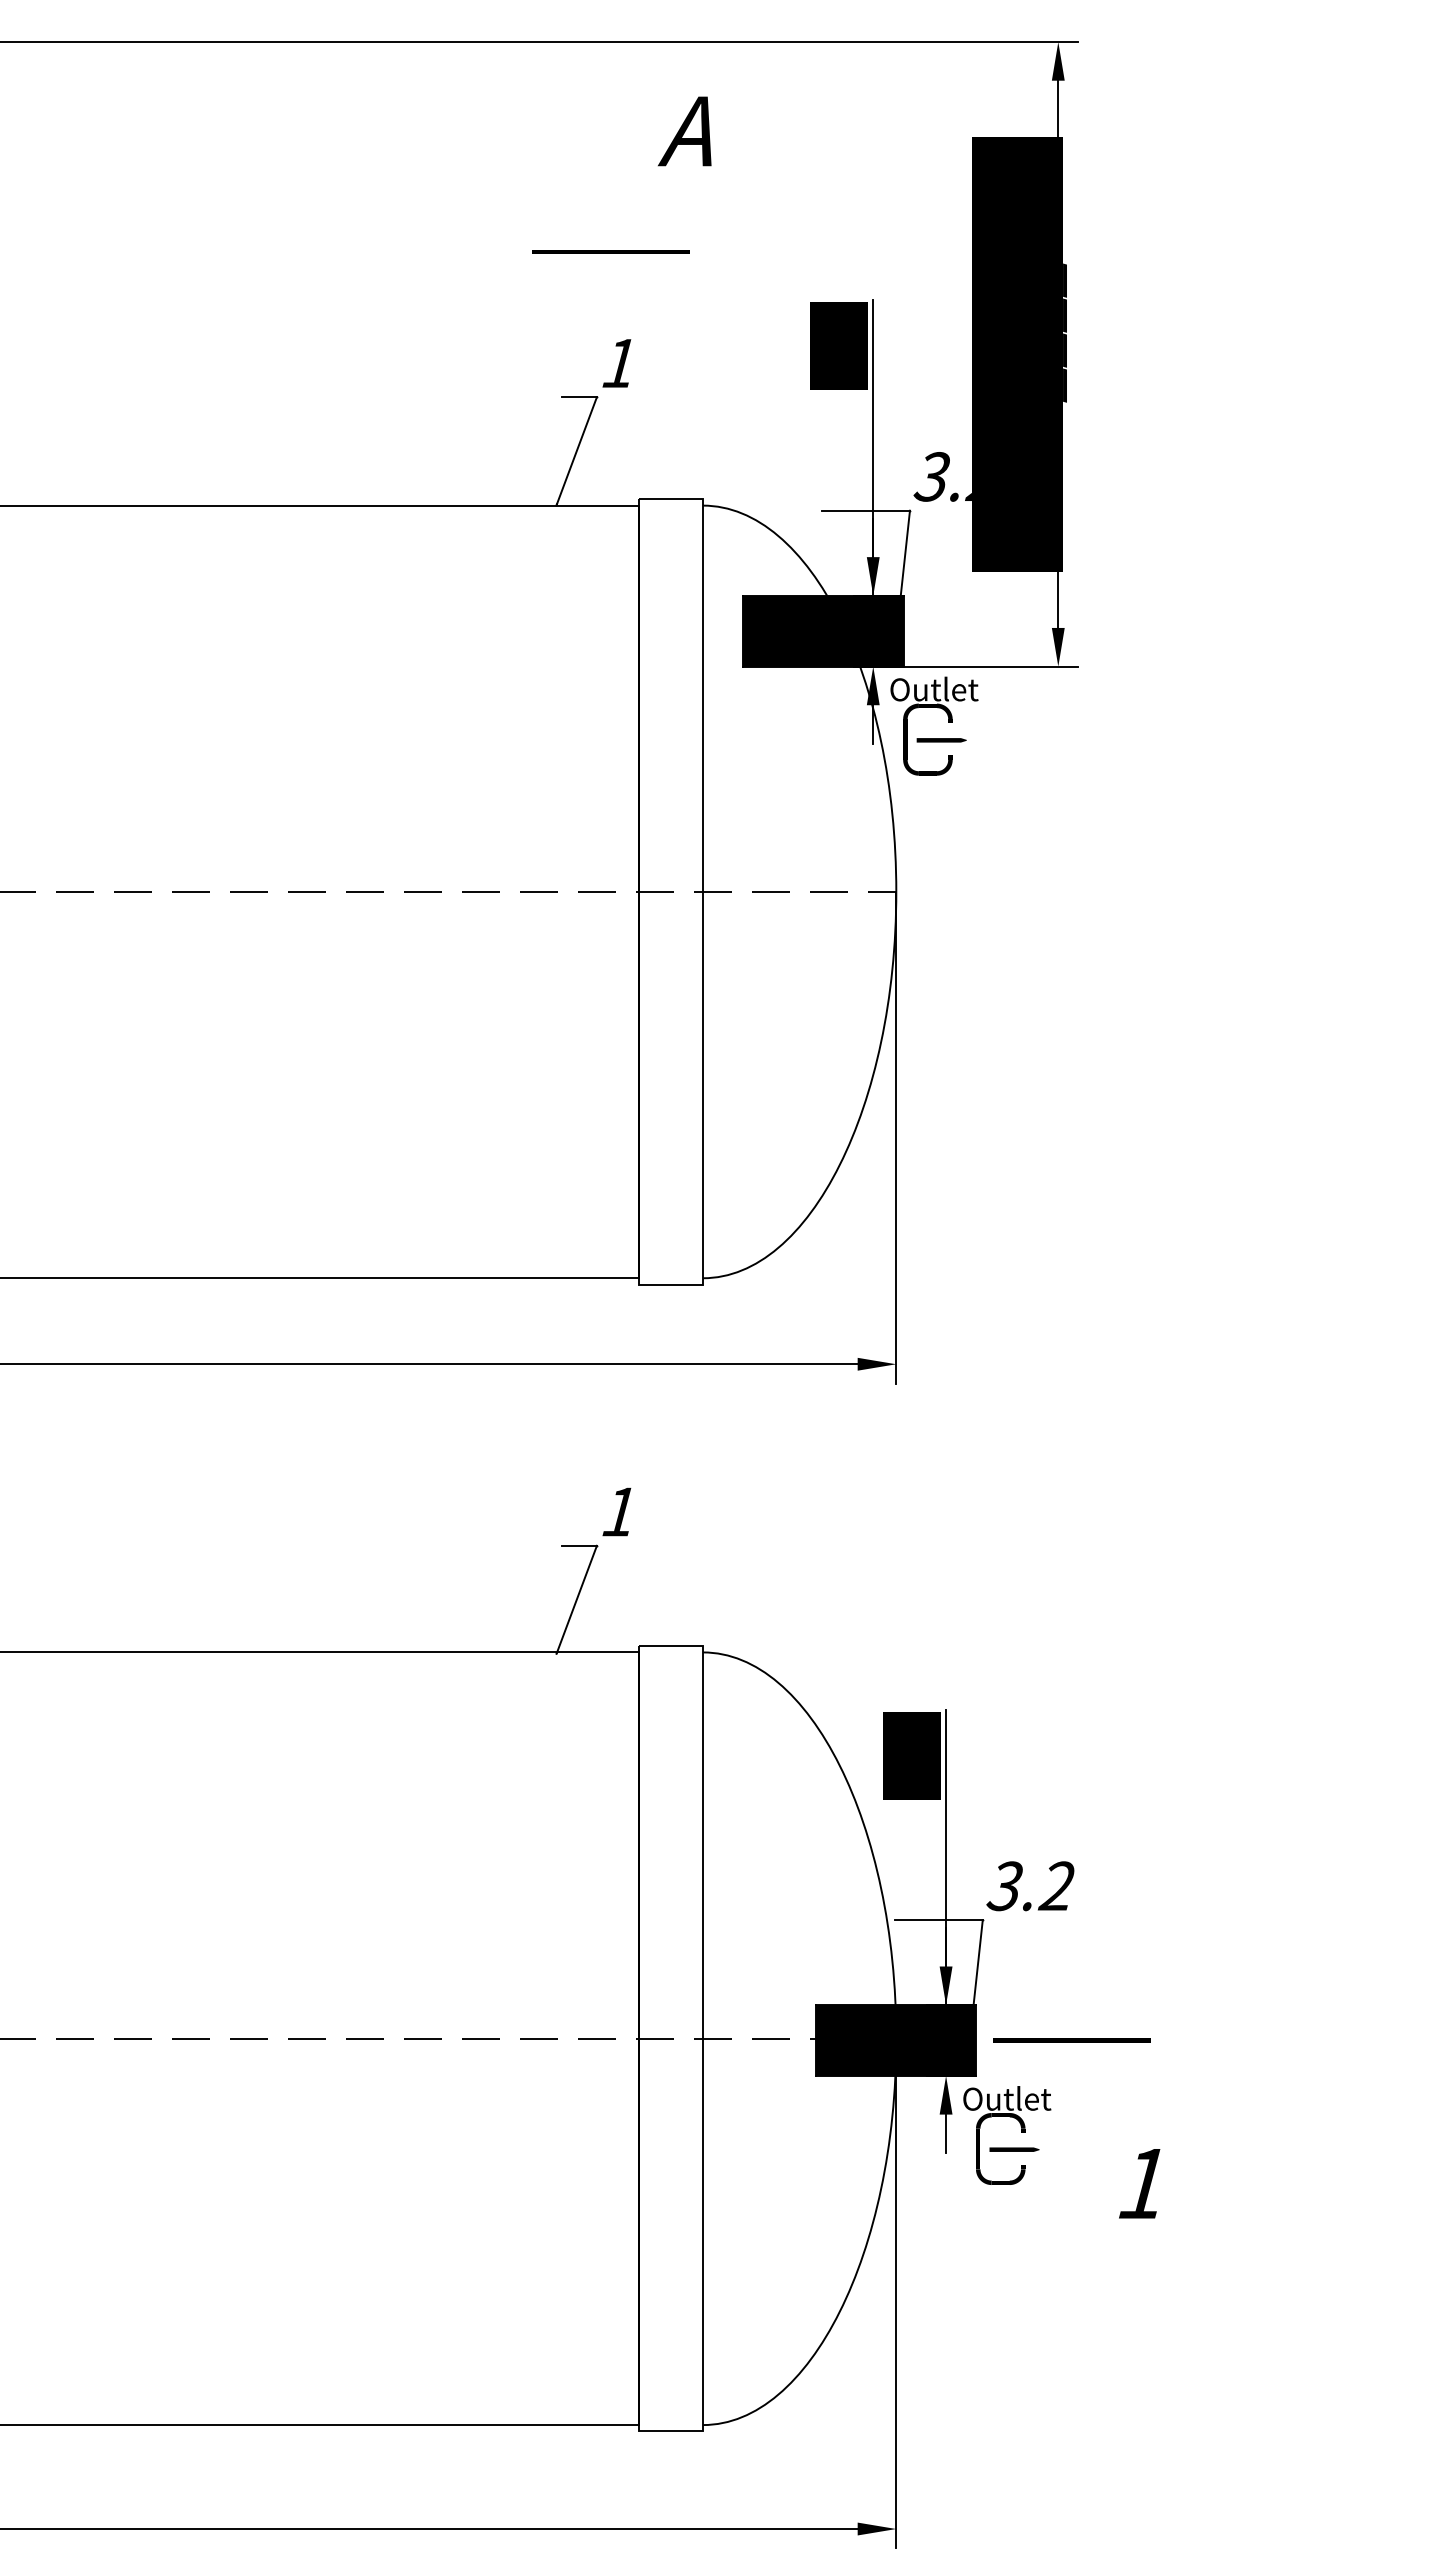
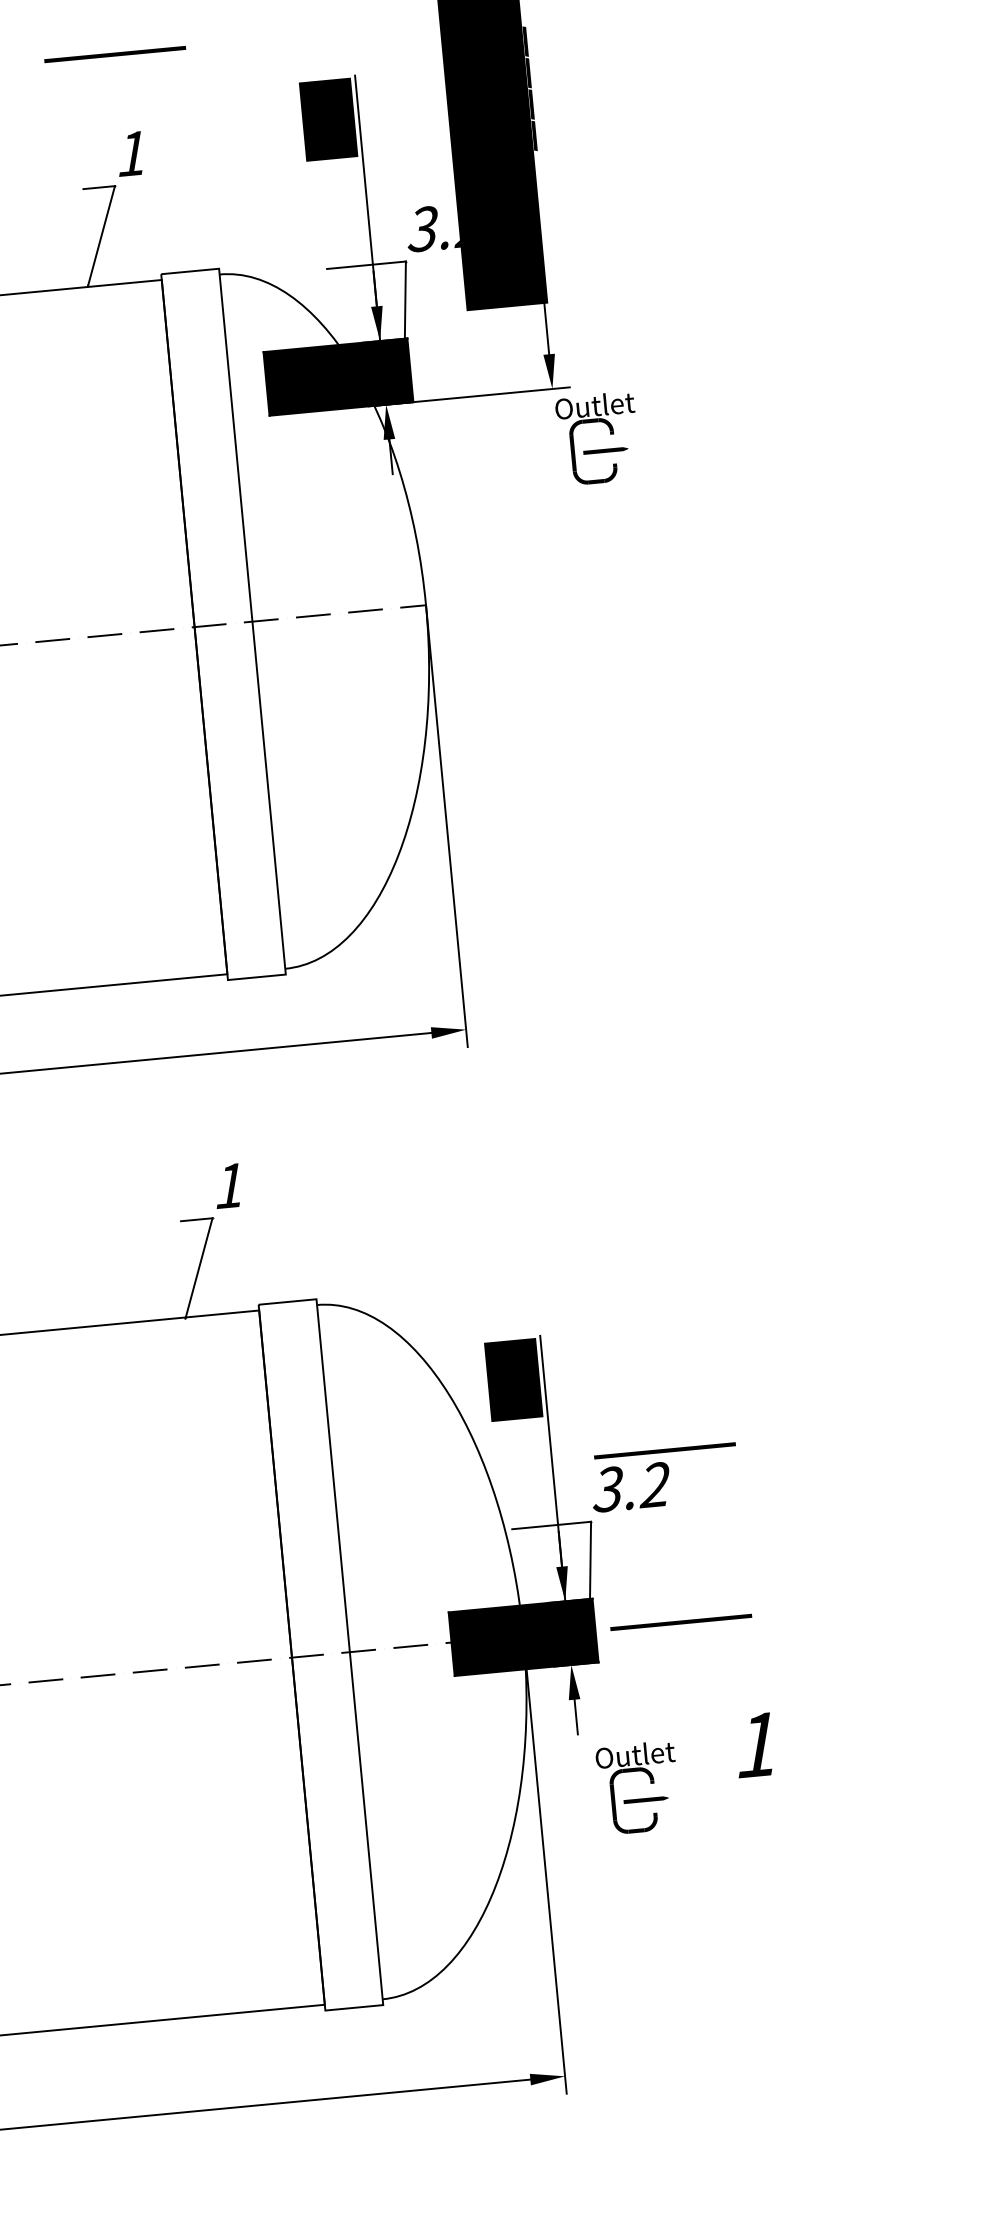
text: (934, 725) -> (598, 438), moved
line: (1071, 1849) -> (664, 1450), added
text: (1007, 2135) -> (638, 1787), moved

